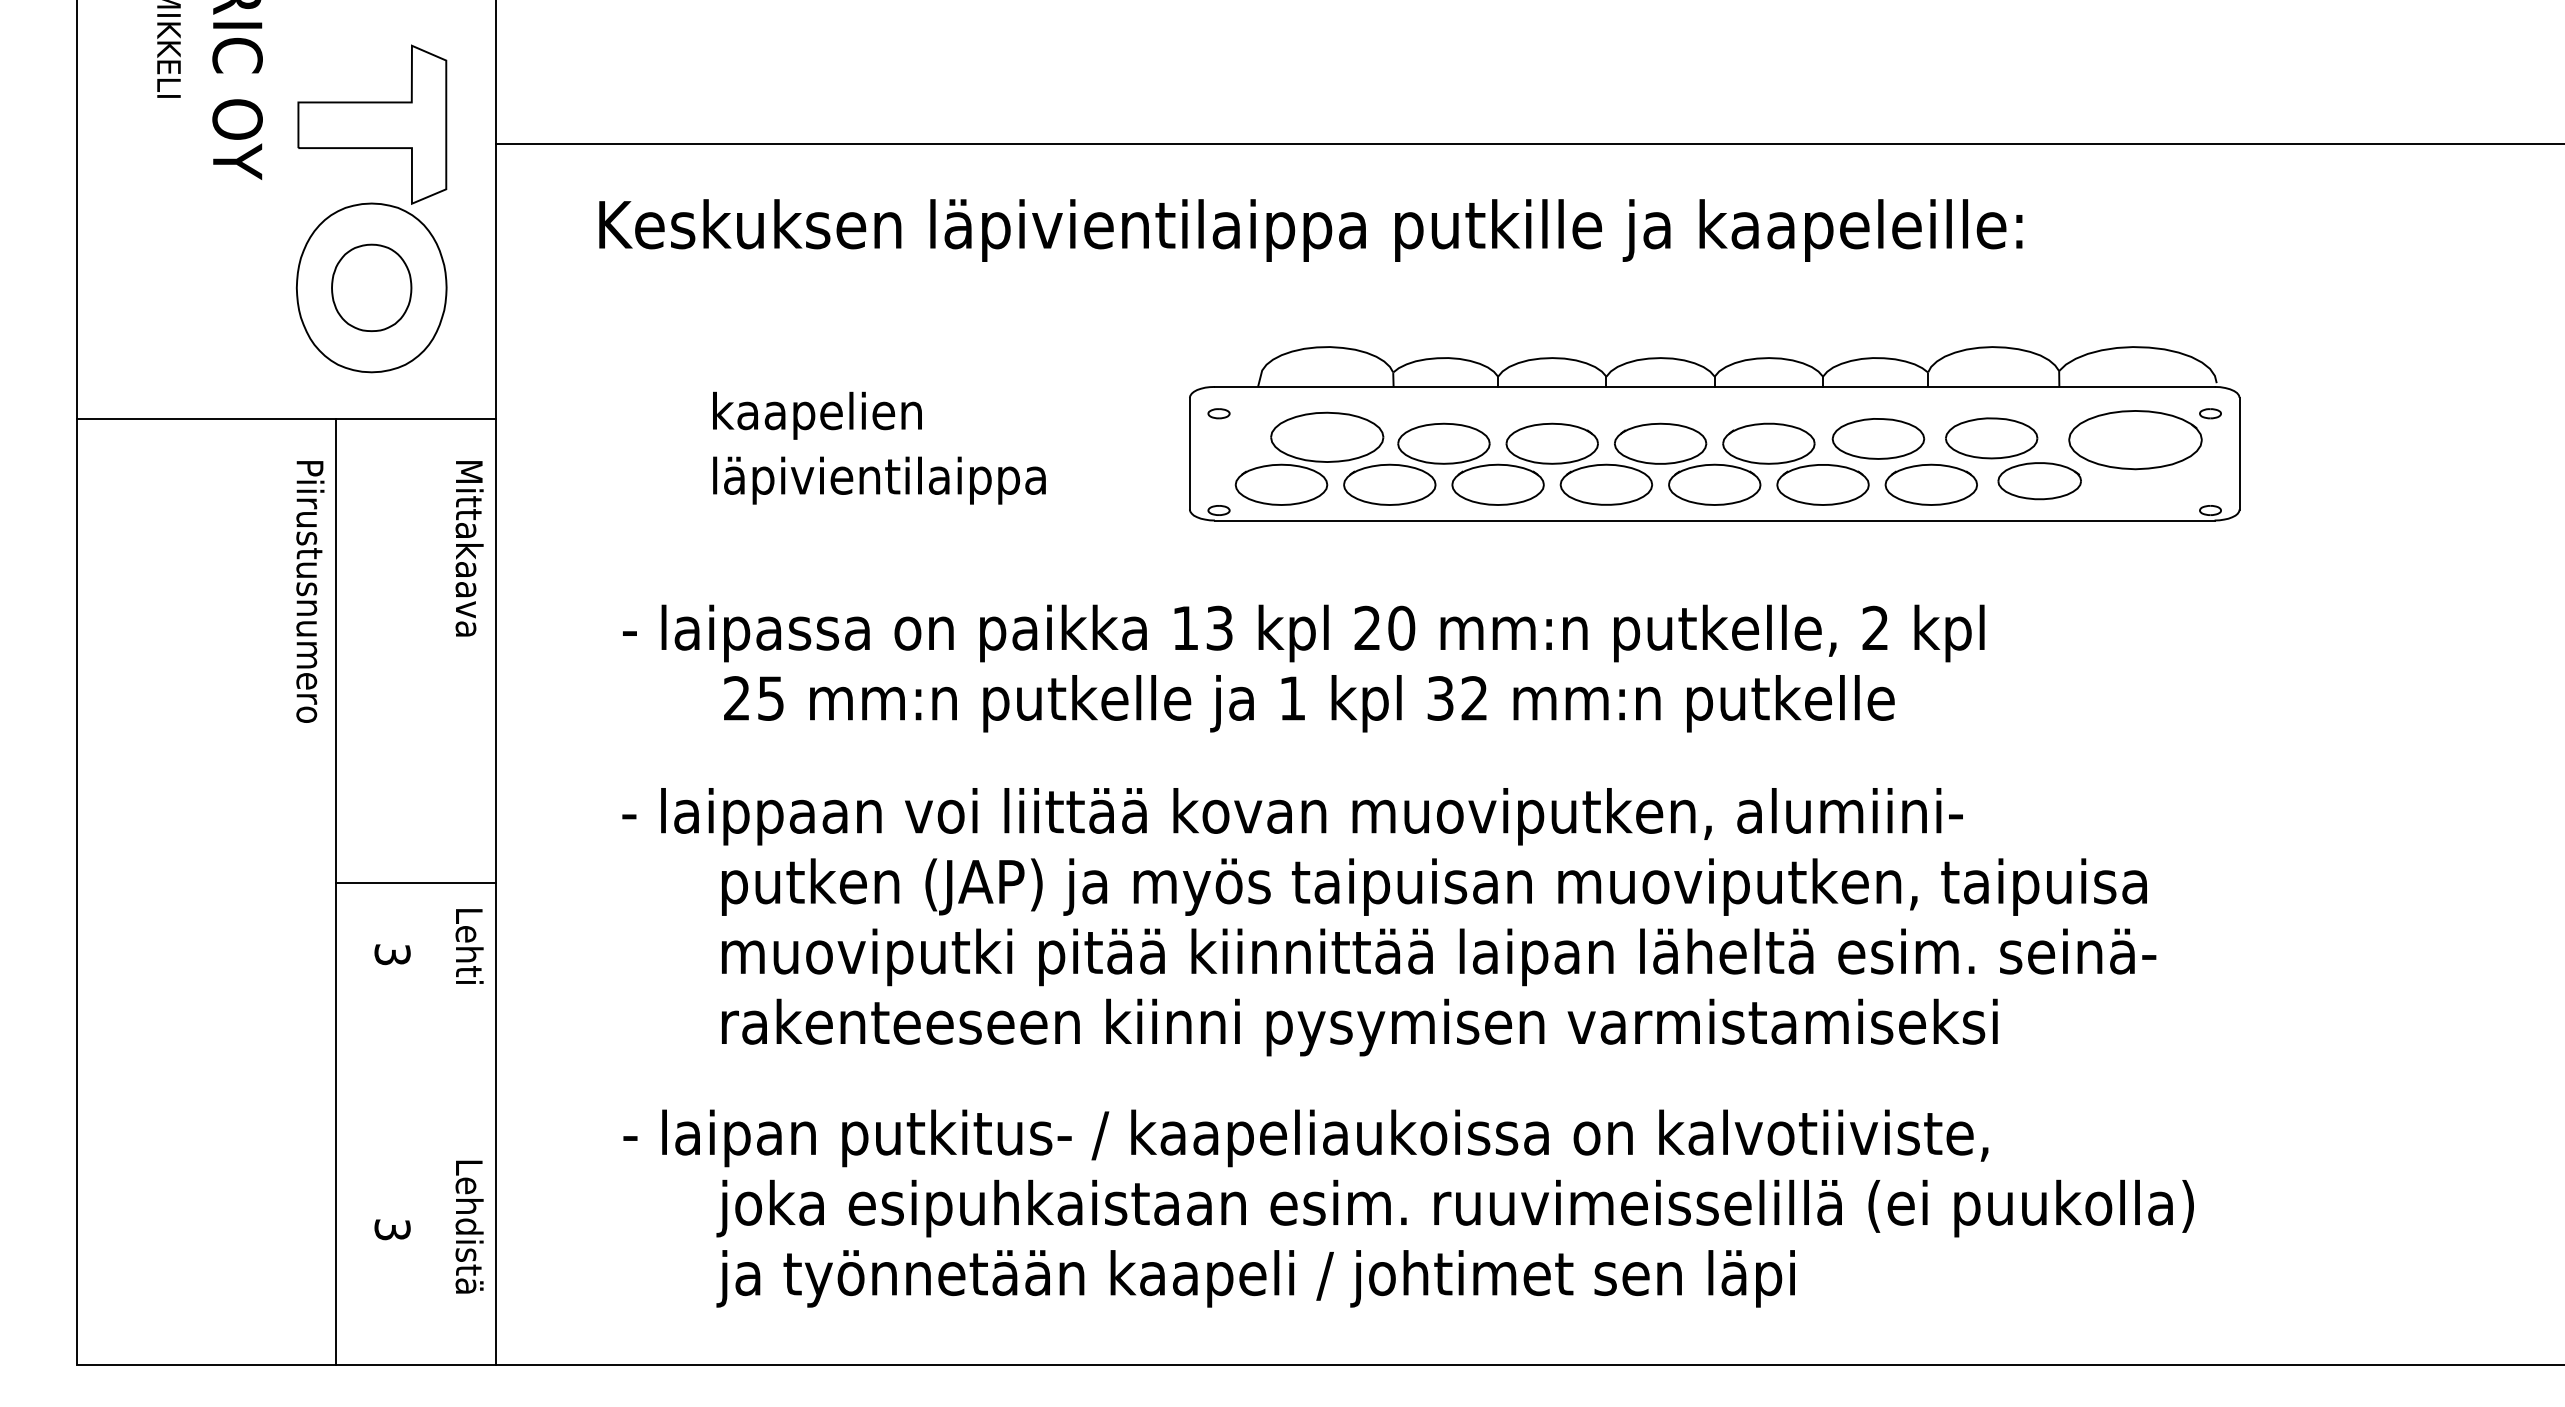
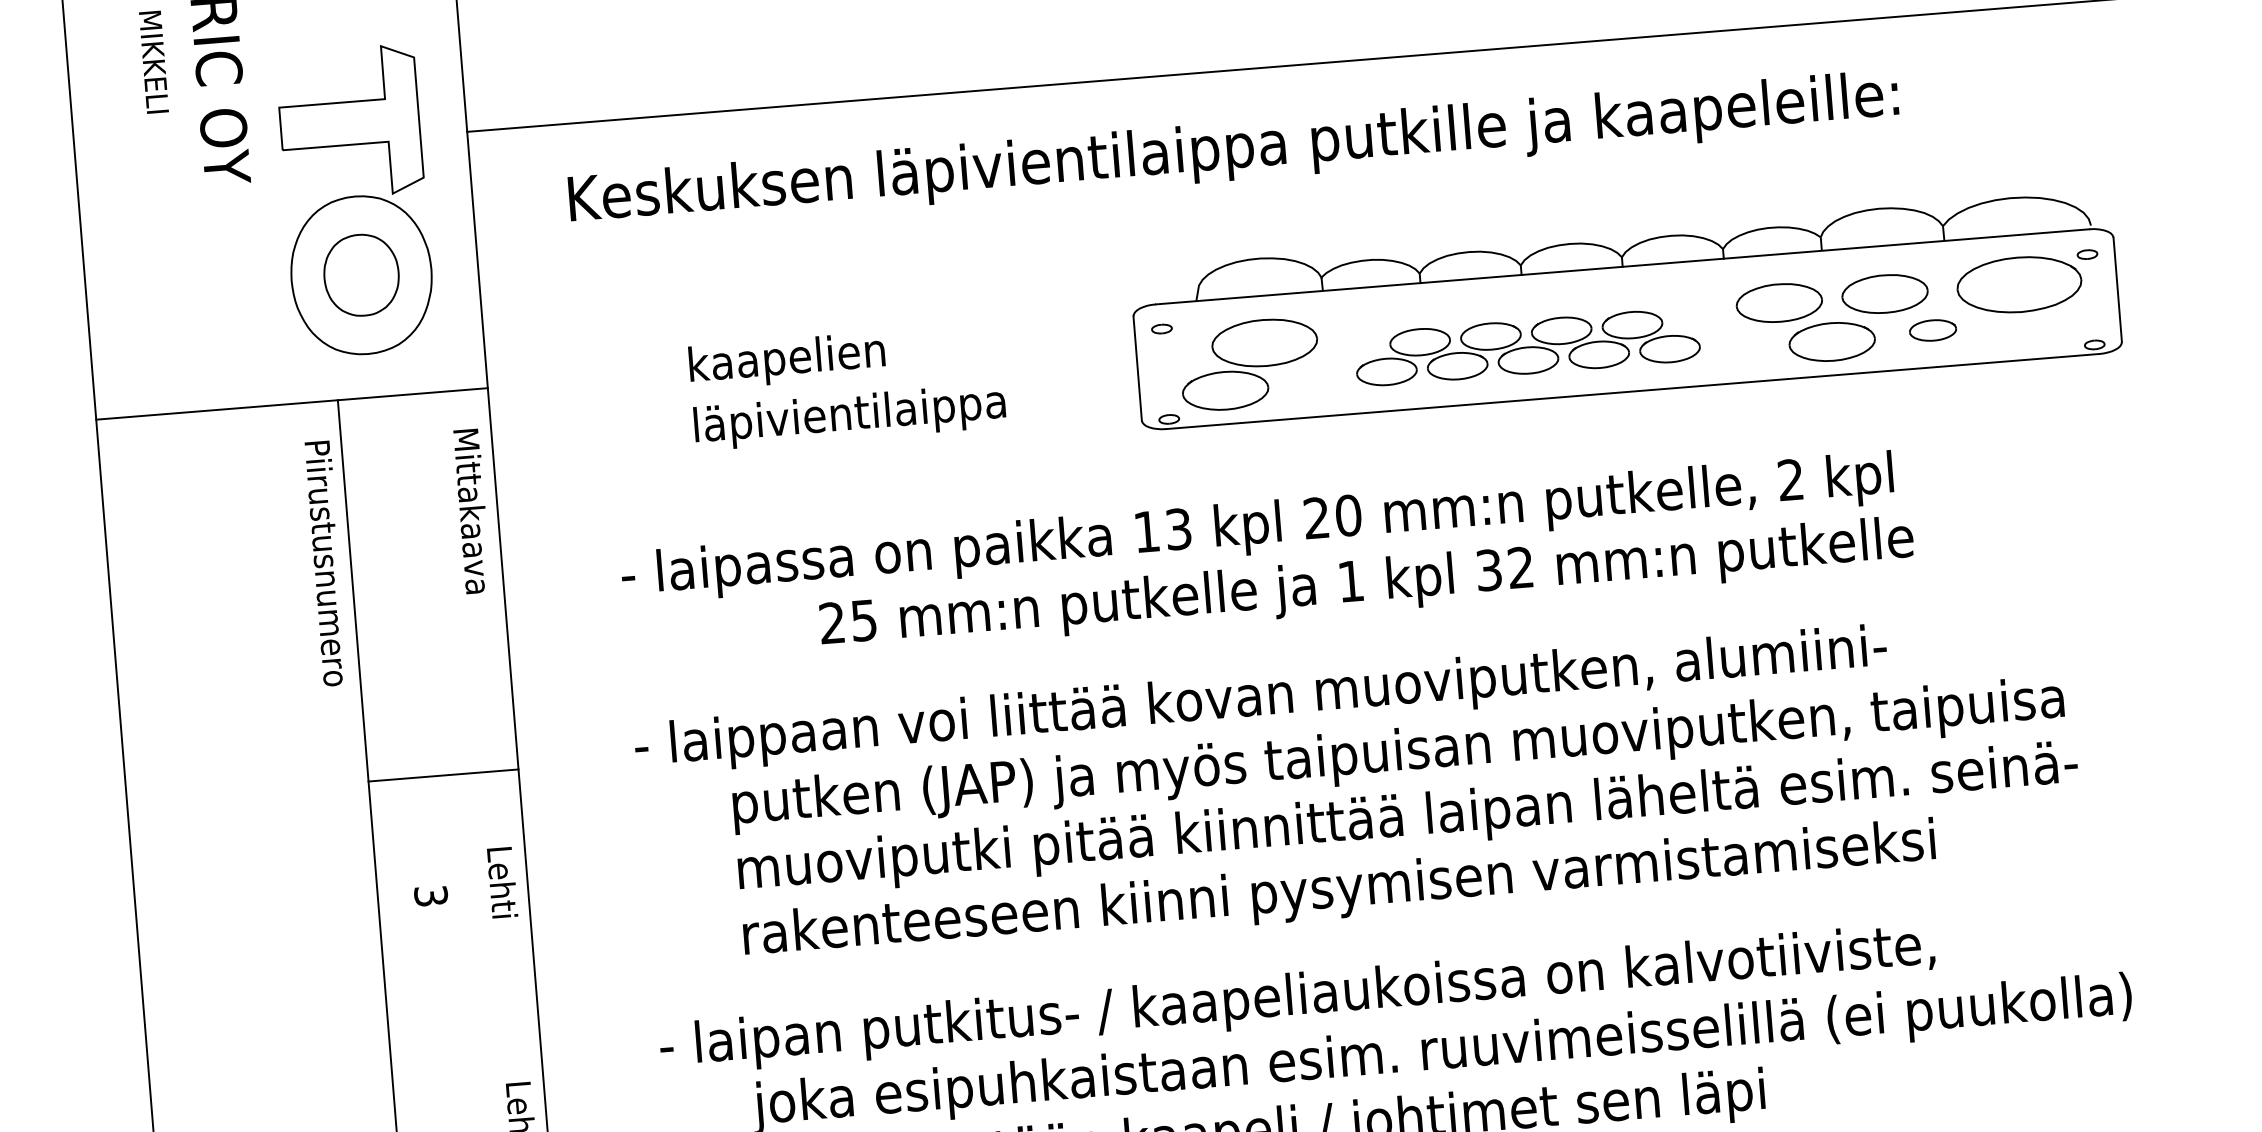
part: (1606, 463) -> (1527, 346), size x0.7
part: (2039, 481) -> (1932, 330), size x0.6
text: (1309, 703) -> (1367, 584), moved
line: (415, 883) -> (442, 775), moved

